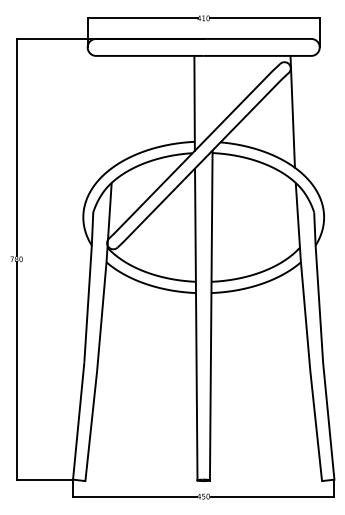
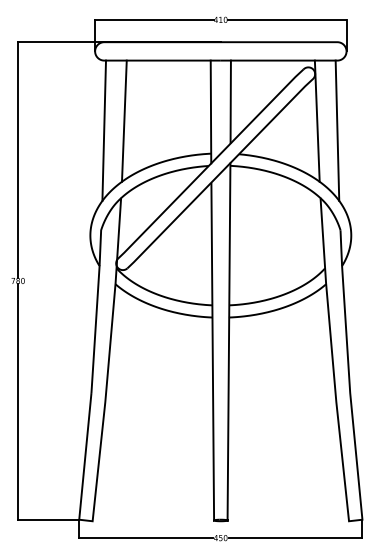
line: (212, 93) -> (230, 101), added
line: (114, 111) -> (124, 120), added
line: (95, 120) -> (103, 130), added
line: (311, 120) -> (337, 130), added

